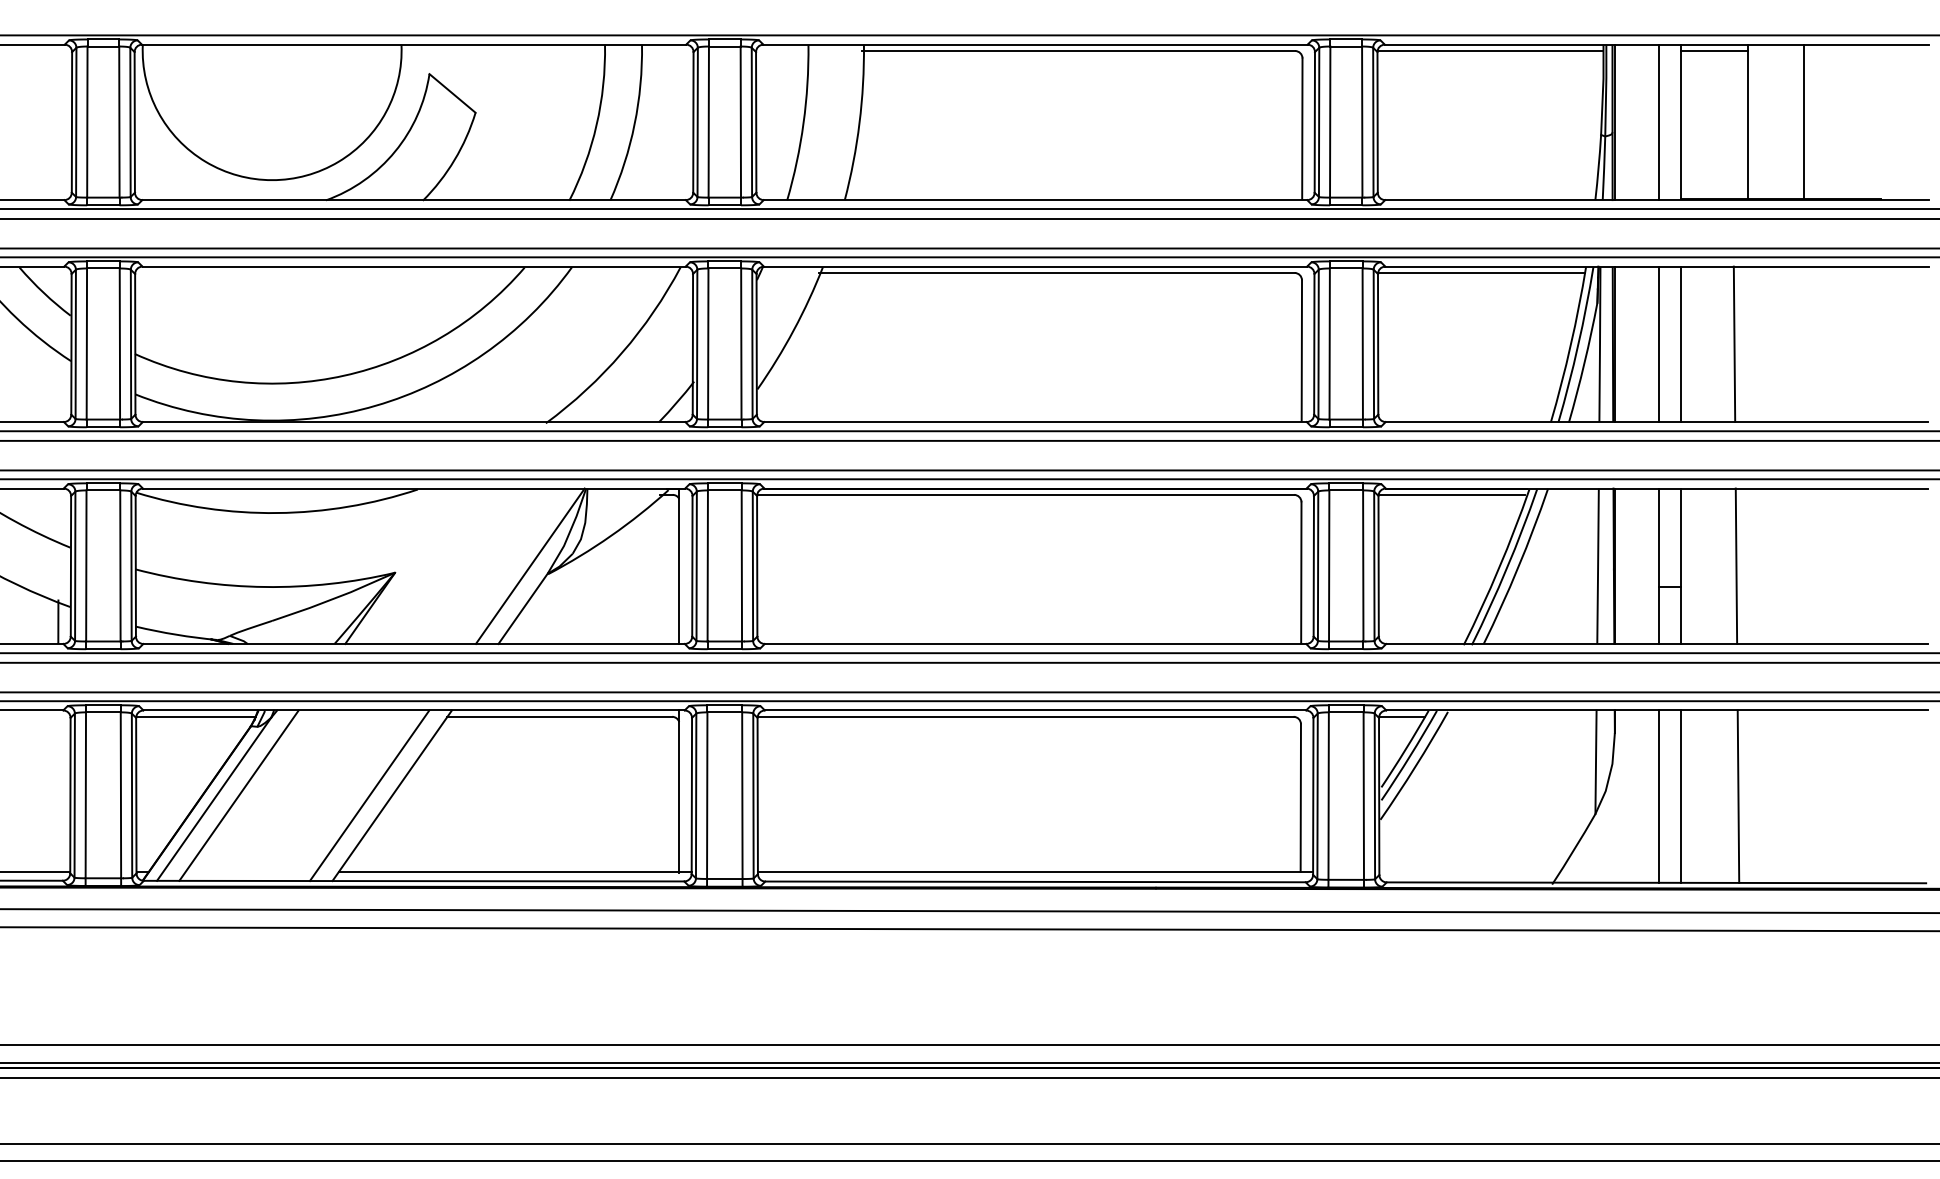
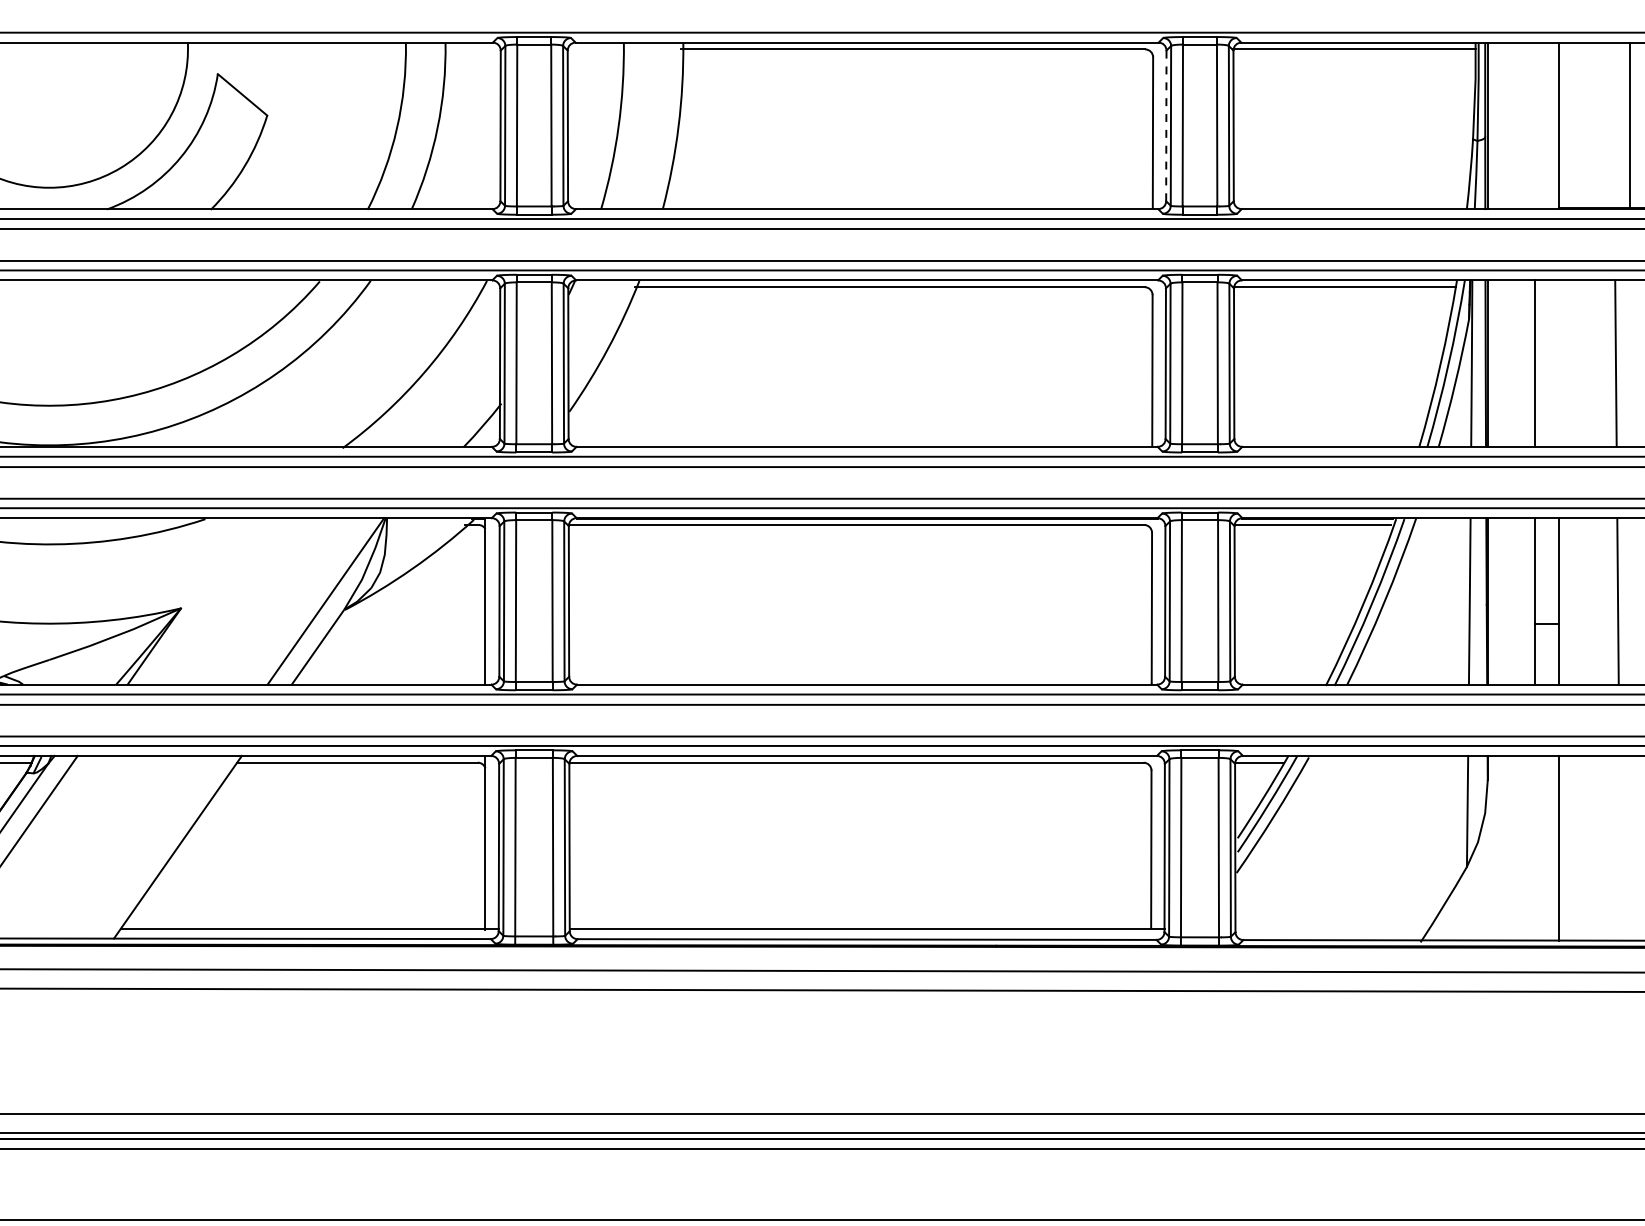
line: (1714, 51) -> (1594, 49), removed
line: (1314, 121) -> (1165, 124), solid -> dashed
line: (1659, 122) -> (1535, 125), removed
line: (1681, 344) -> (1559, 363), removed
line: (369, 795) -> (153, 846), removed
line: (1659, 796) -> (1535, 848), removed
line: (1738, 796) -> (1620, 848), removed

